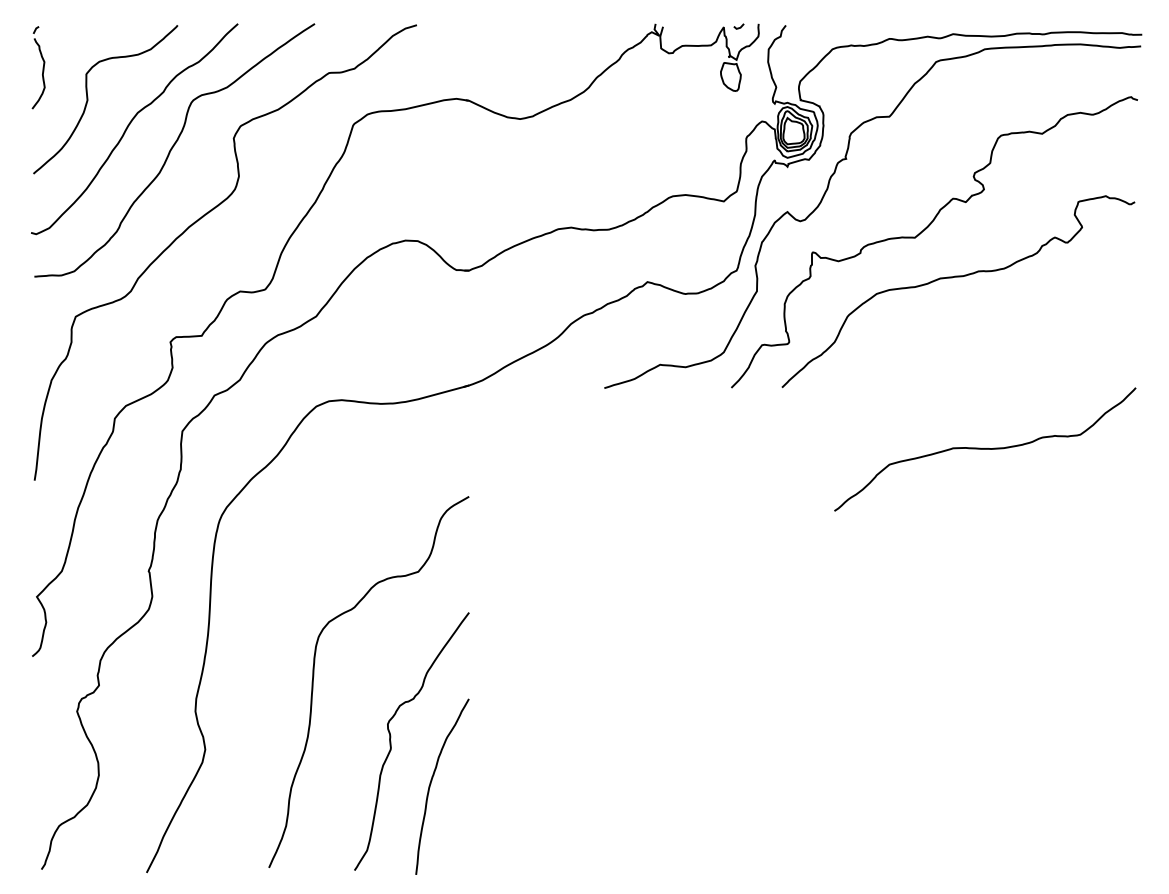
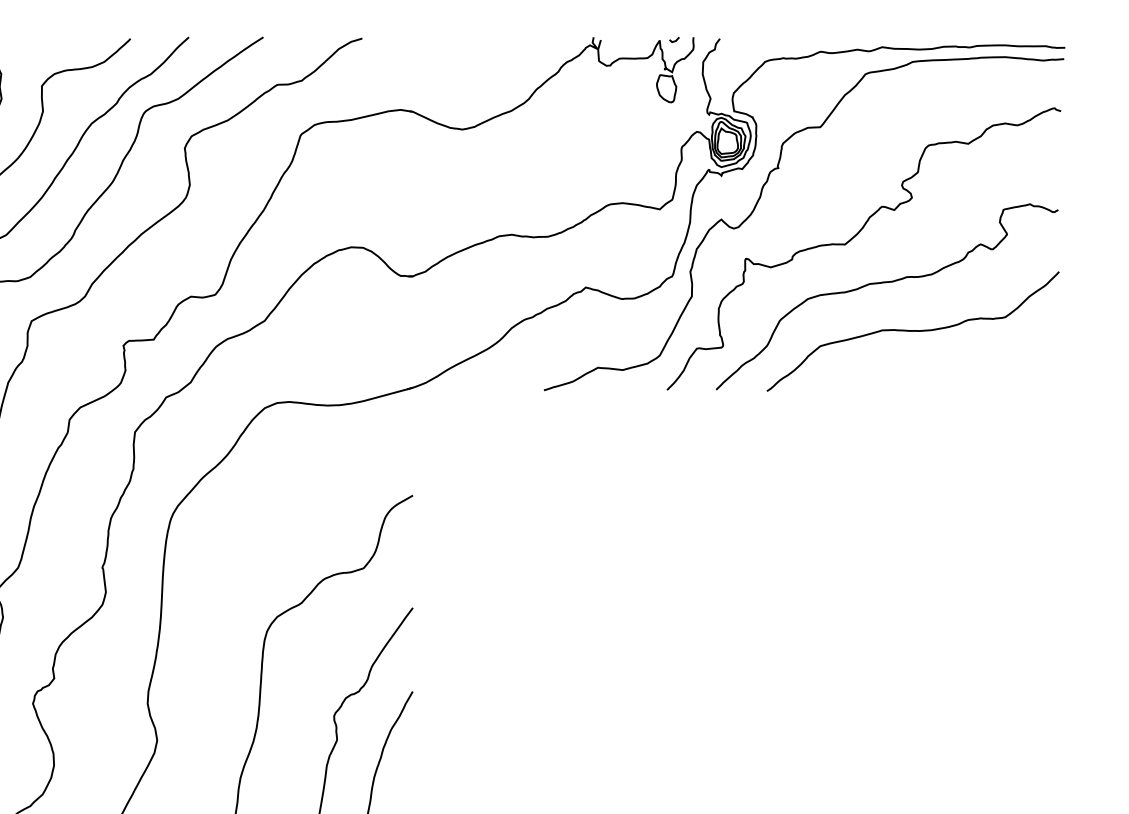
curve: (985, 449) -> (913, 331), moved

